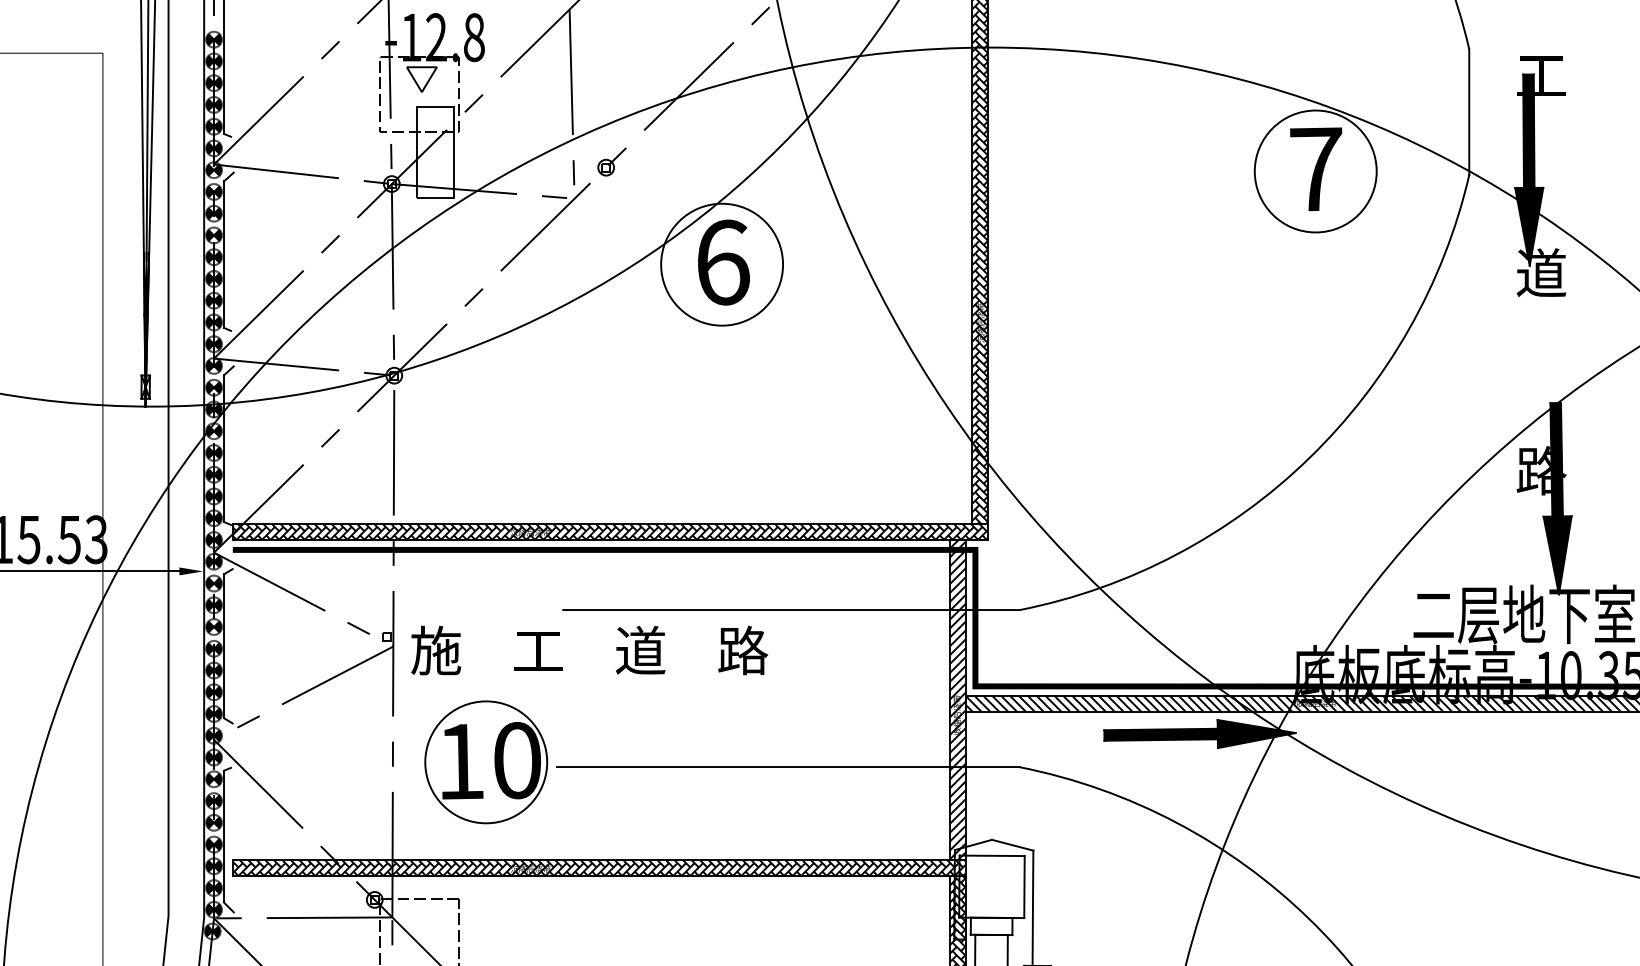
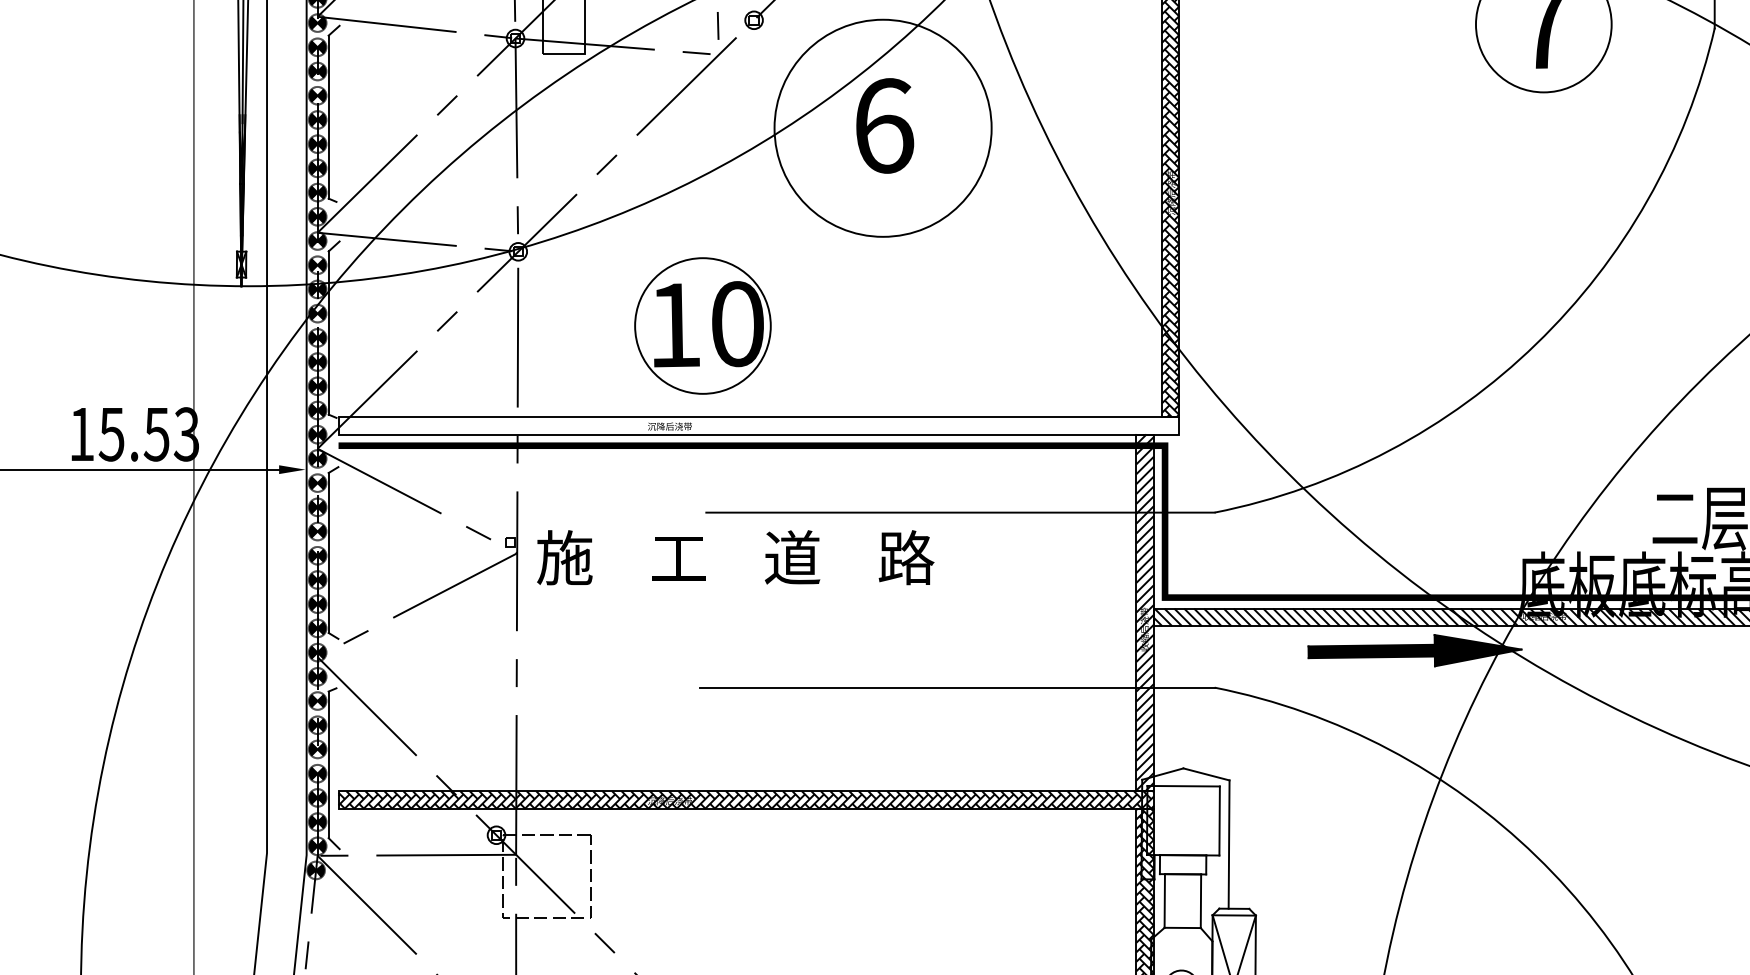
circle: (722, 264) -> (883, 128), size x1.6
hatch: (610, 532) -> (758, 426), removed
part: (486, 762) -> (703, 326), moved

